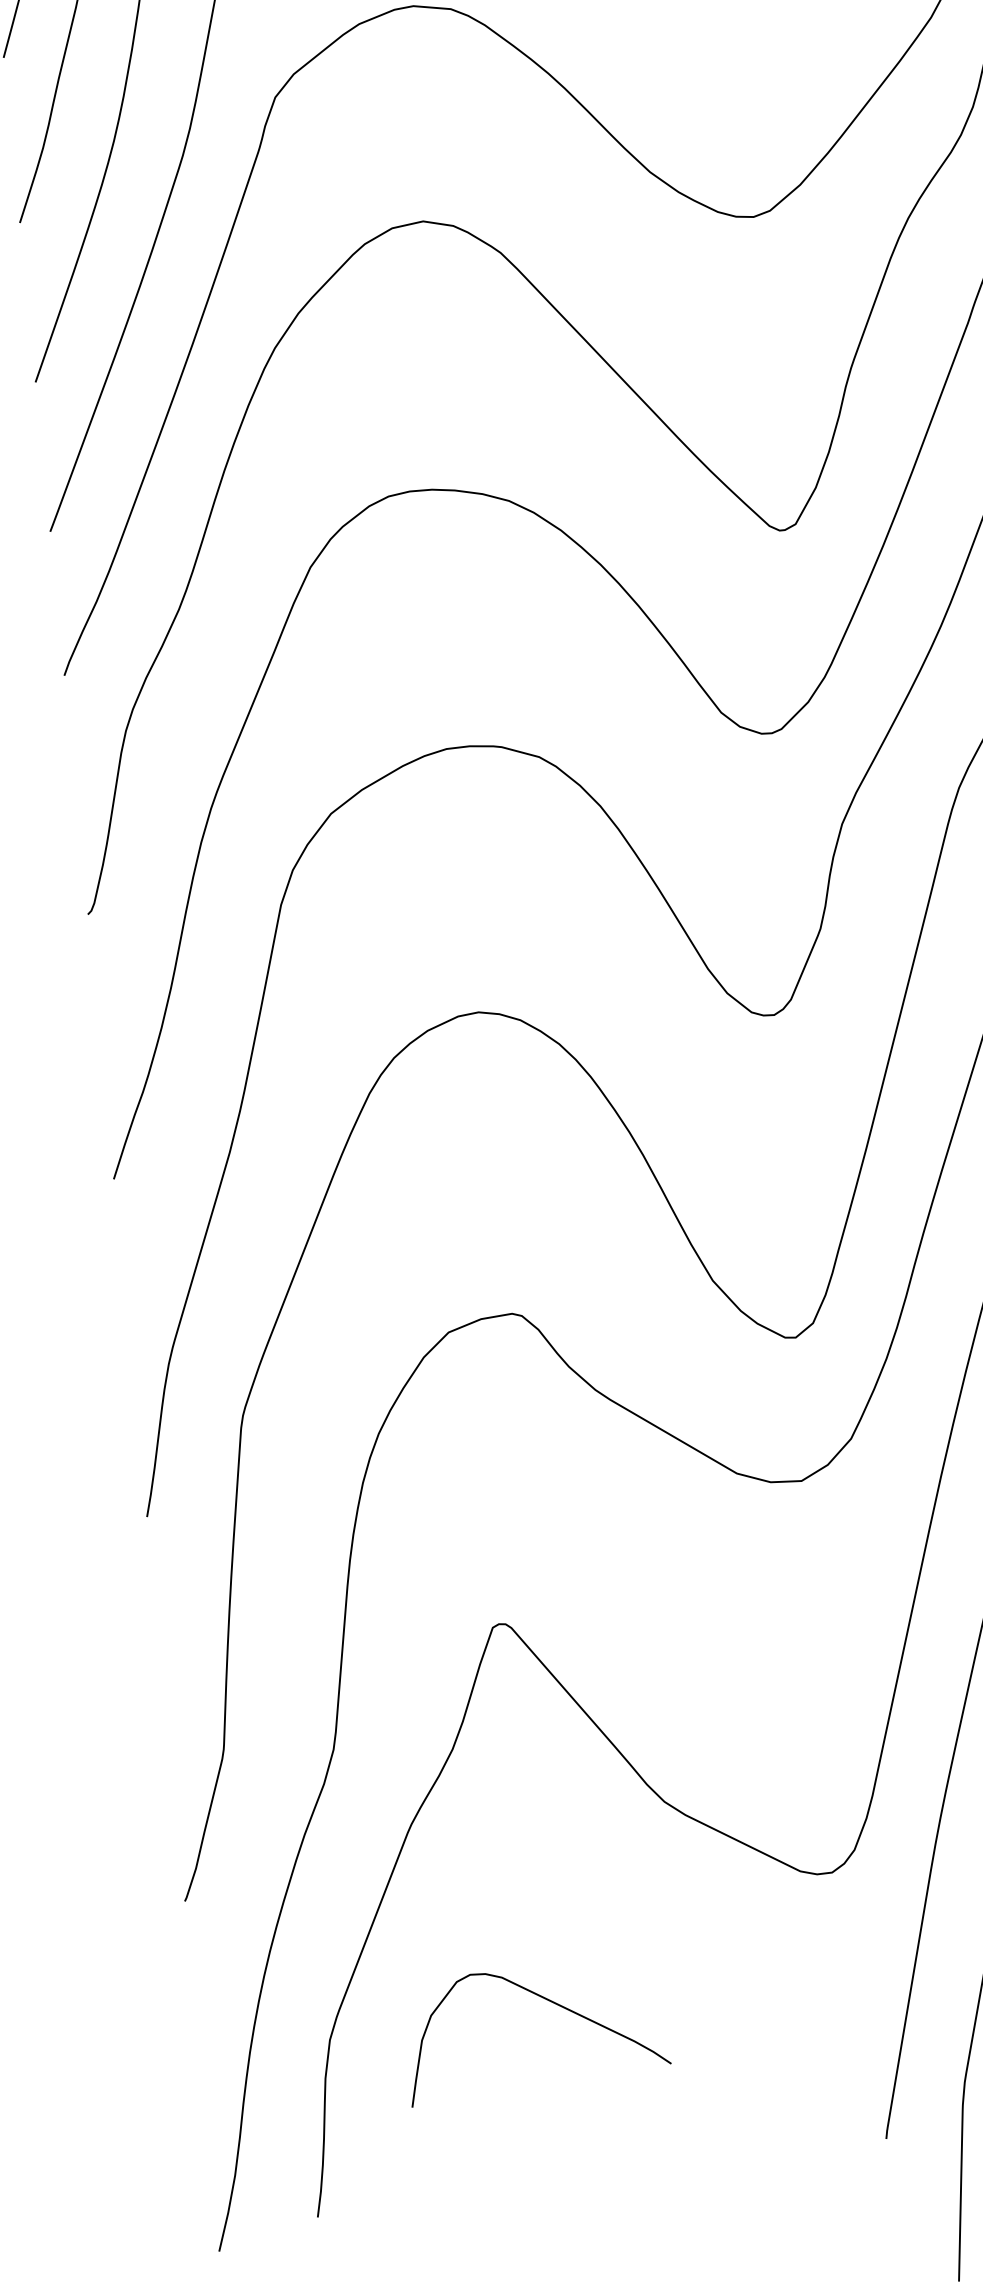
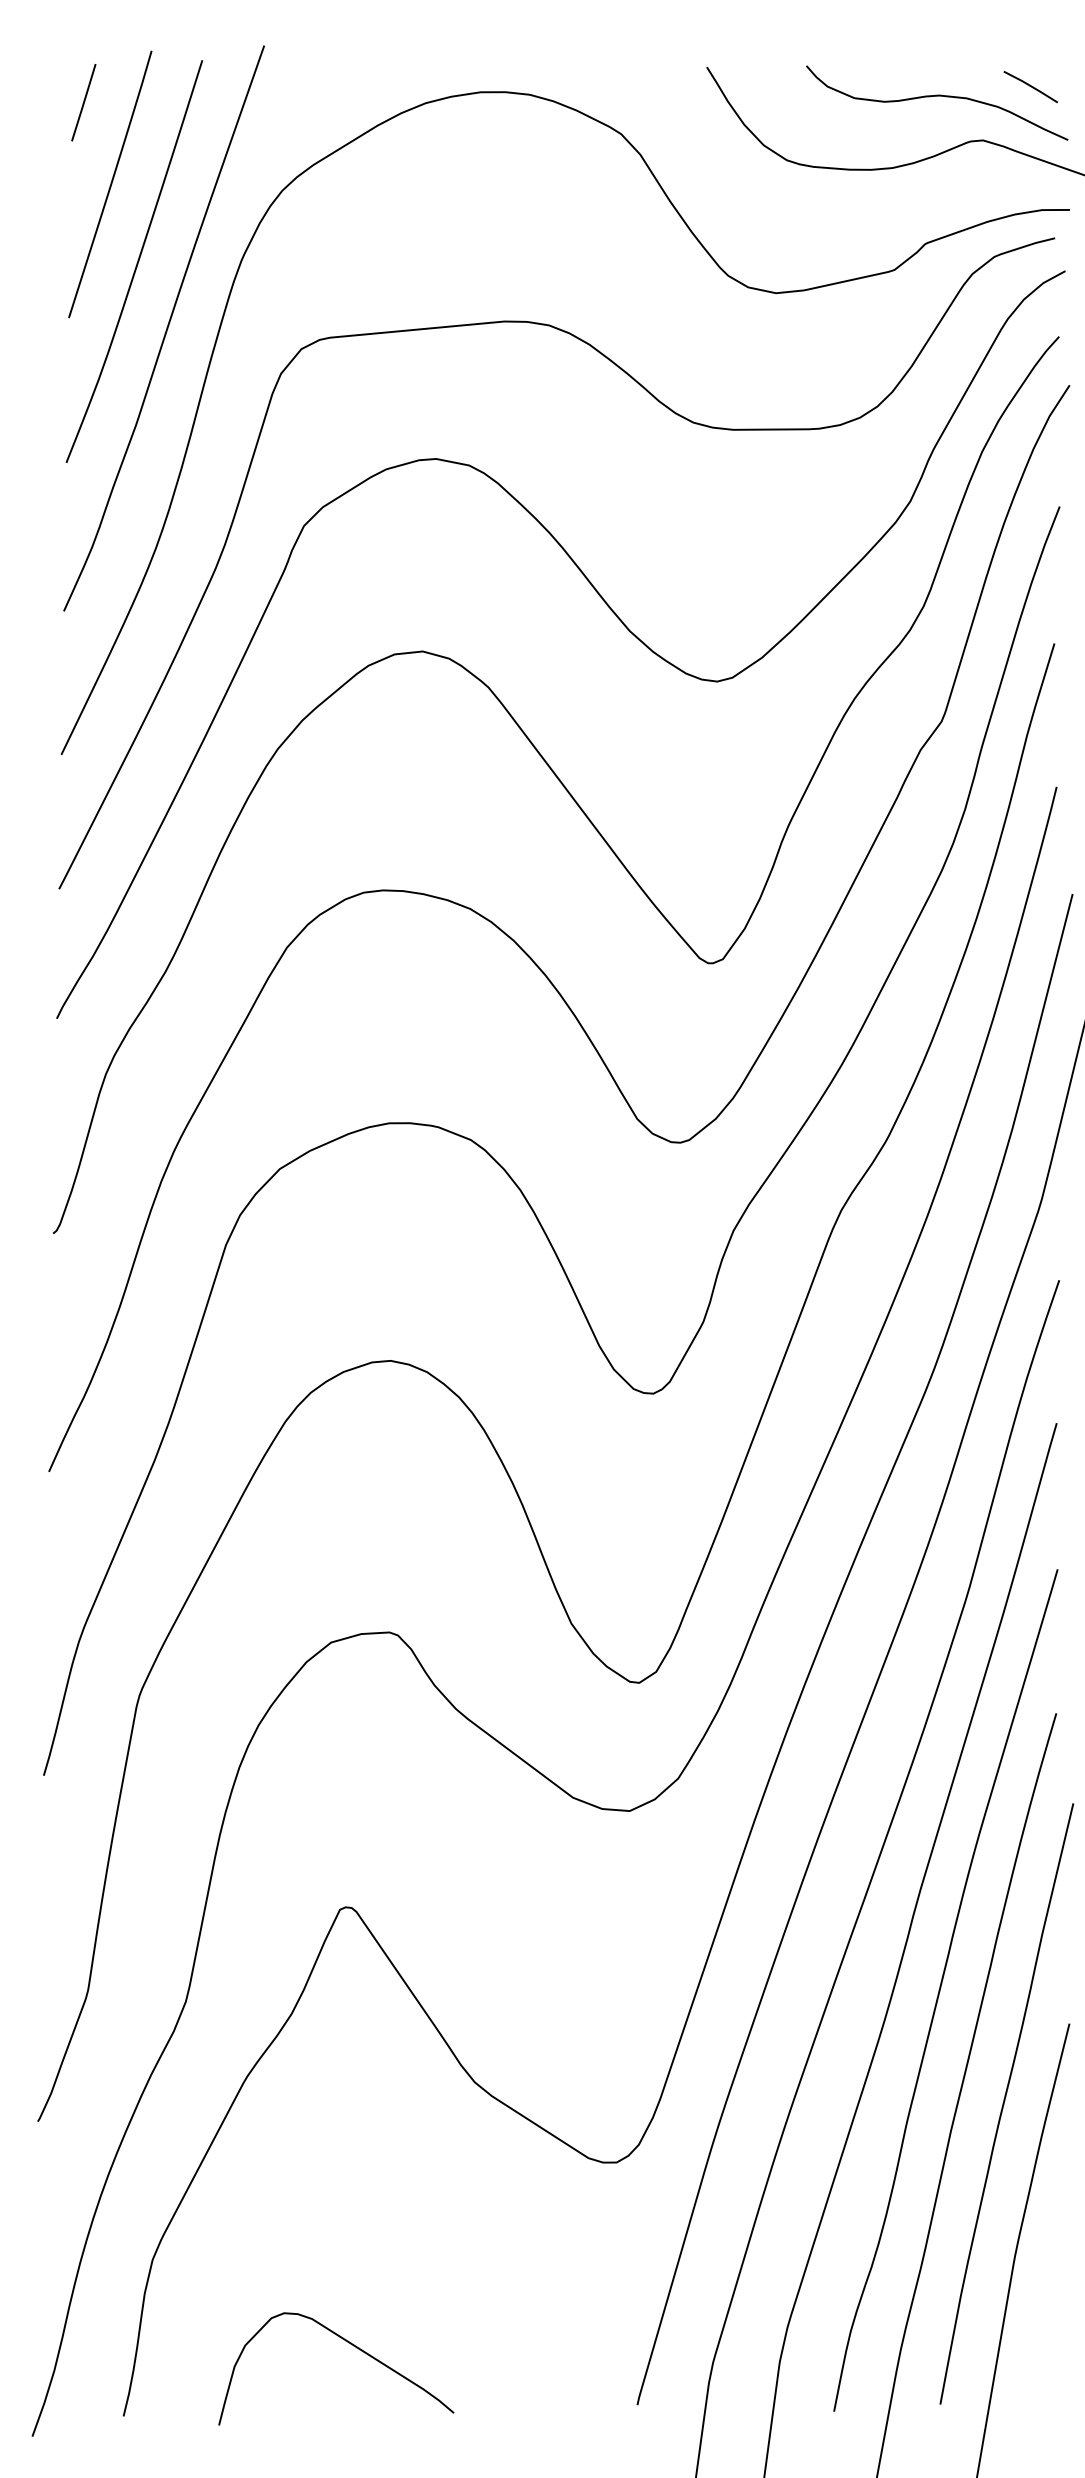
curve: (545, 2000) -> (348, 2343), moved

